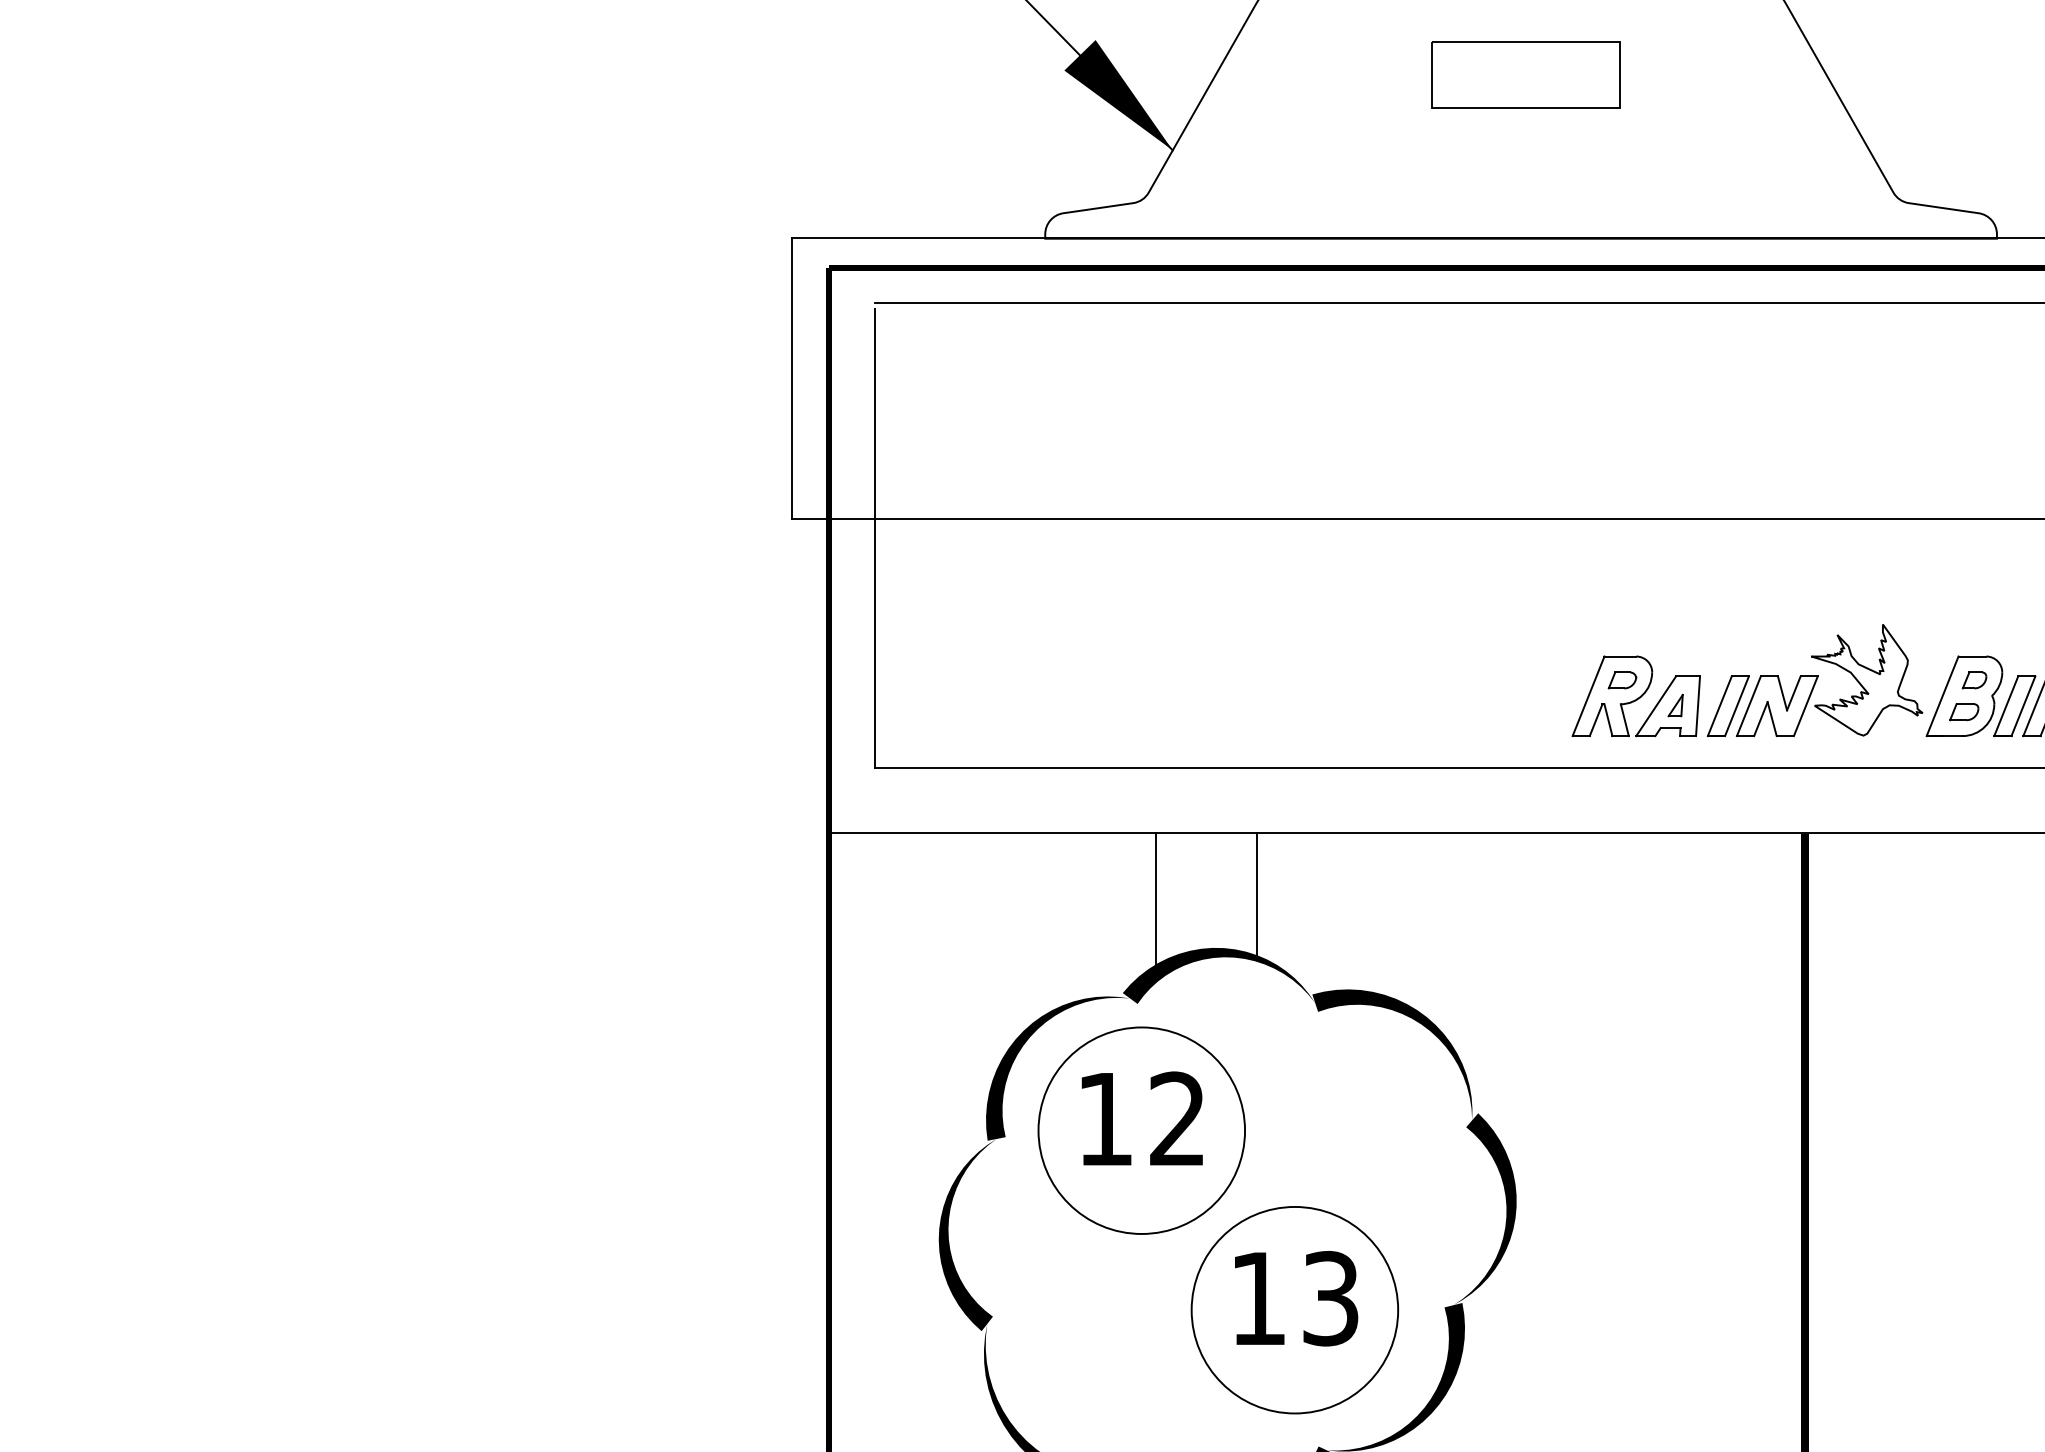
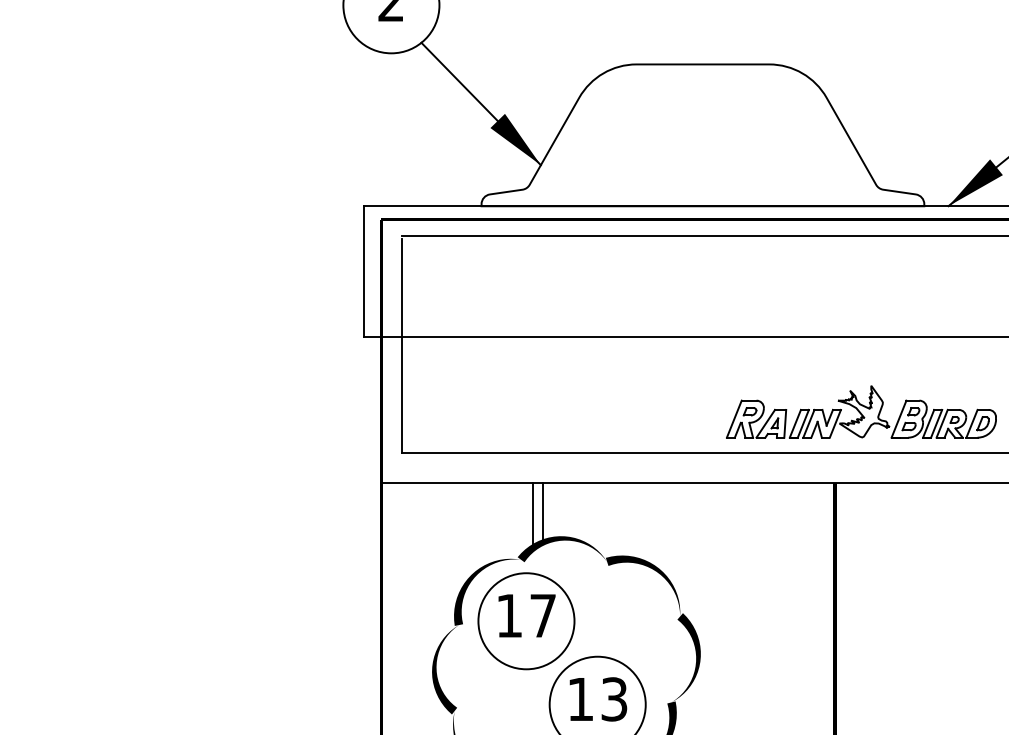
part: (1524, 75) -> (704, 130), removed
line: (1255, 894) -> (542, 511), moved
text: (1176, 1118) -> (542, 615), 12 -> 17

